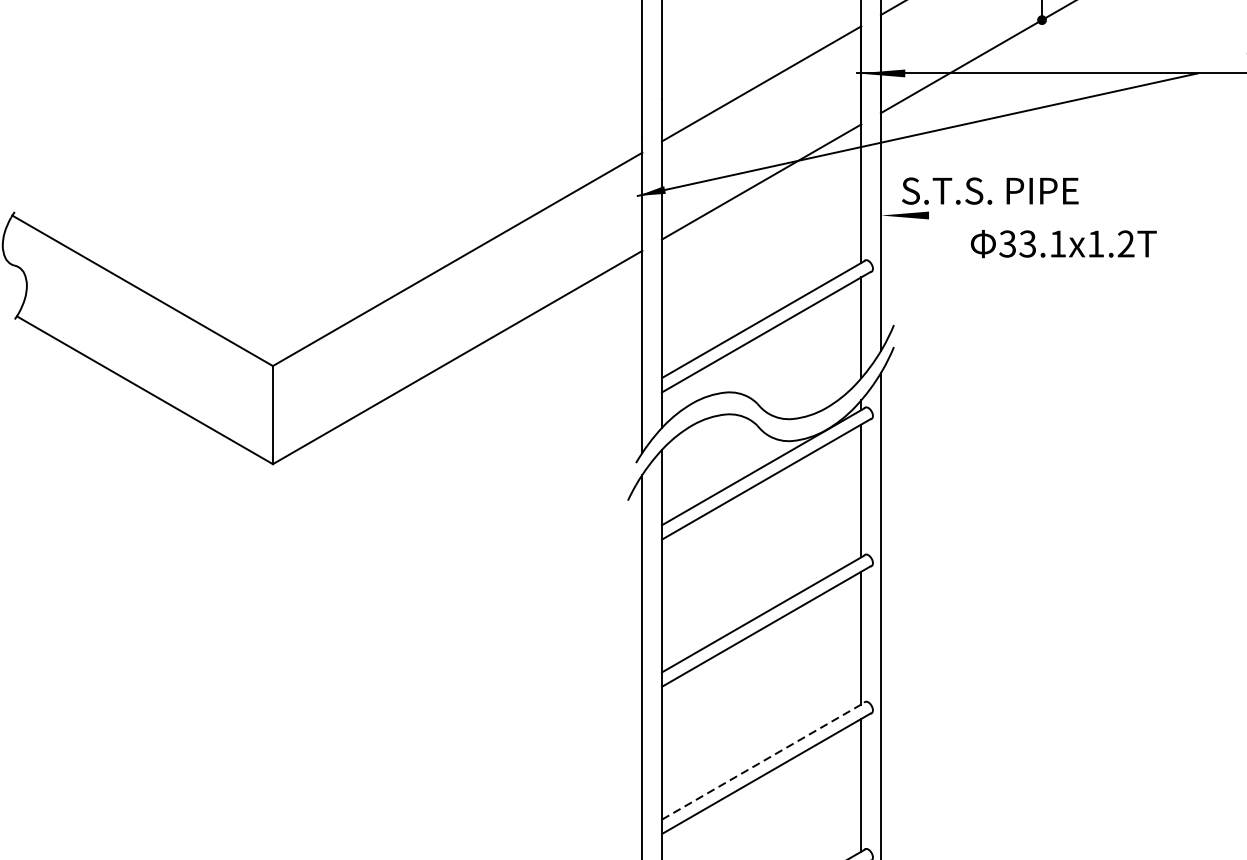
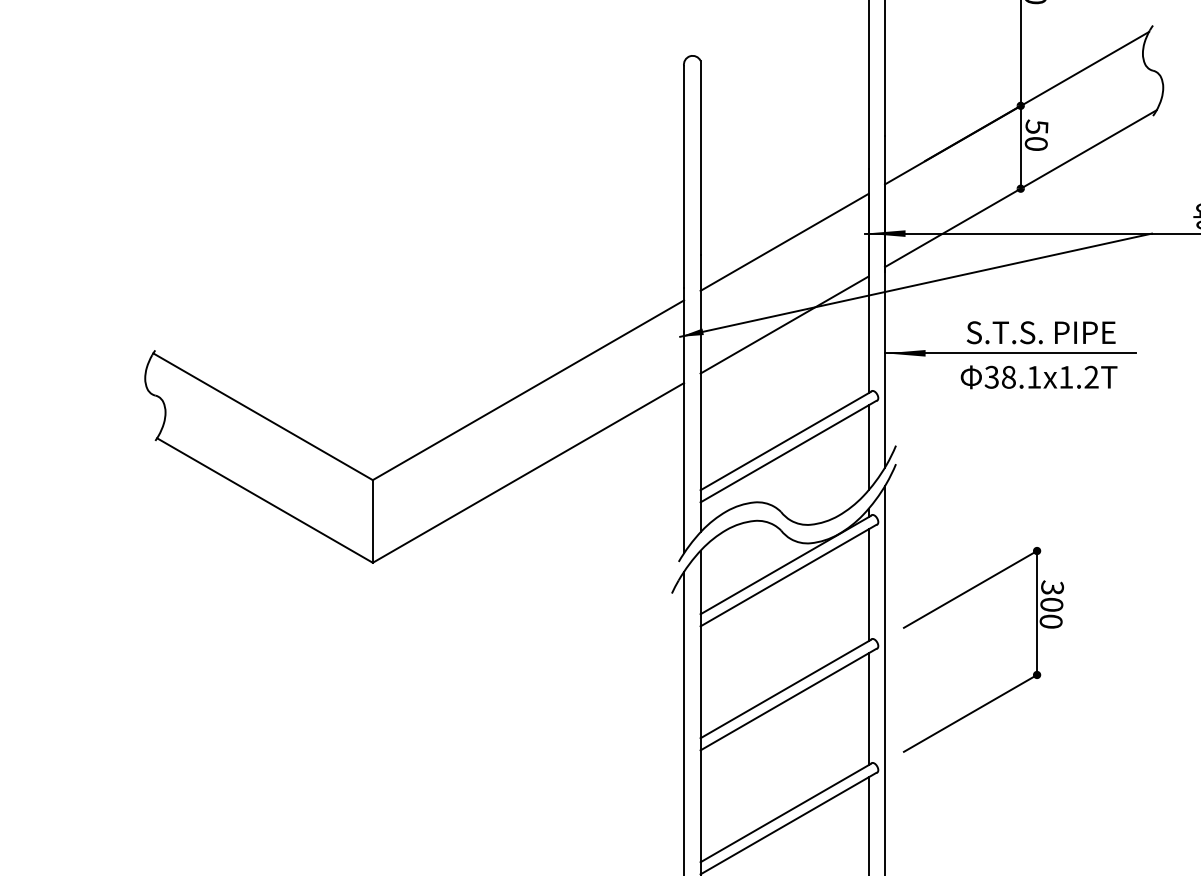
text: (990, 190) -> (1041, 332), moved
line: (1029, 215) -> (1010, 353), added
text: (1027, 243) -> (1008, 376), 33.1x1.2T -> 38.1x1.2T
part: (1028, 614) -> (1009, 689), added
line: (763, 760) -> (786, 812), dashed -> solid

